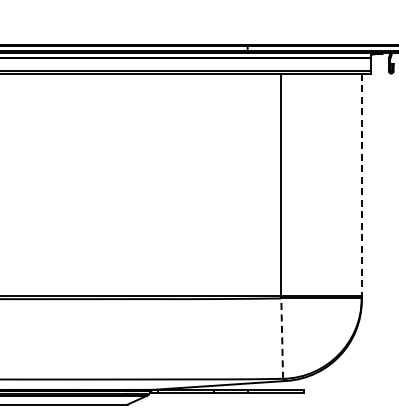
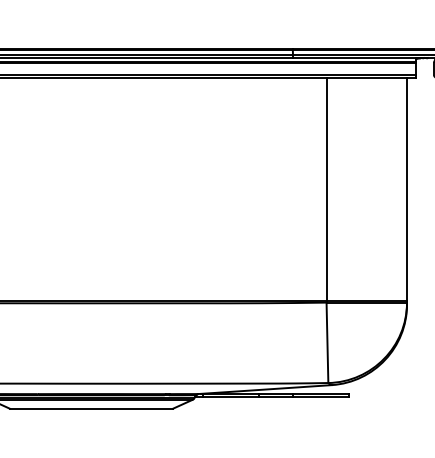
line: (362, 185) -> (407, 189), dashed -> solid
line: (282, 338) -> (327, 342), dashed -> solid

